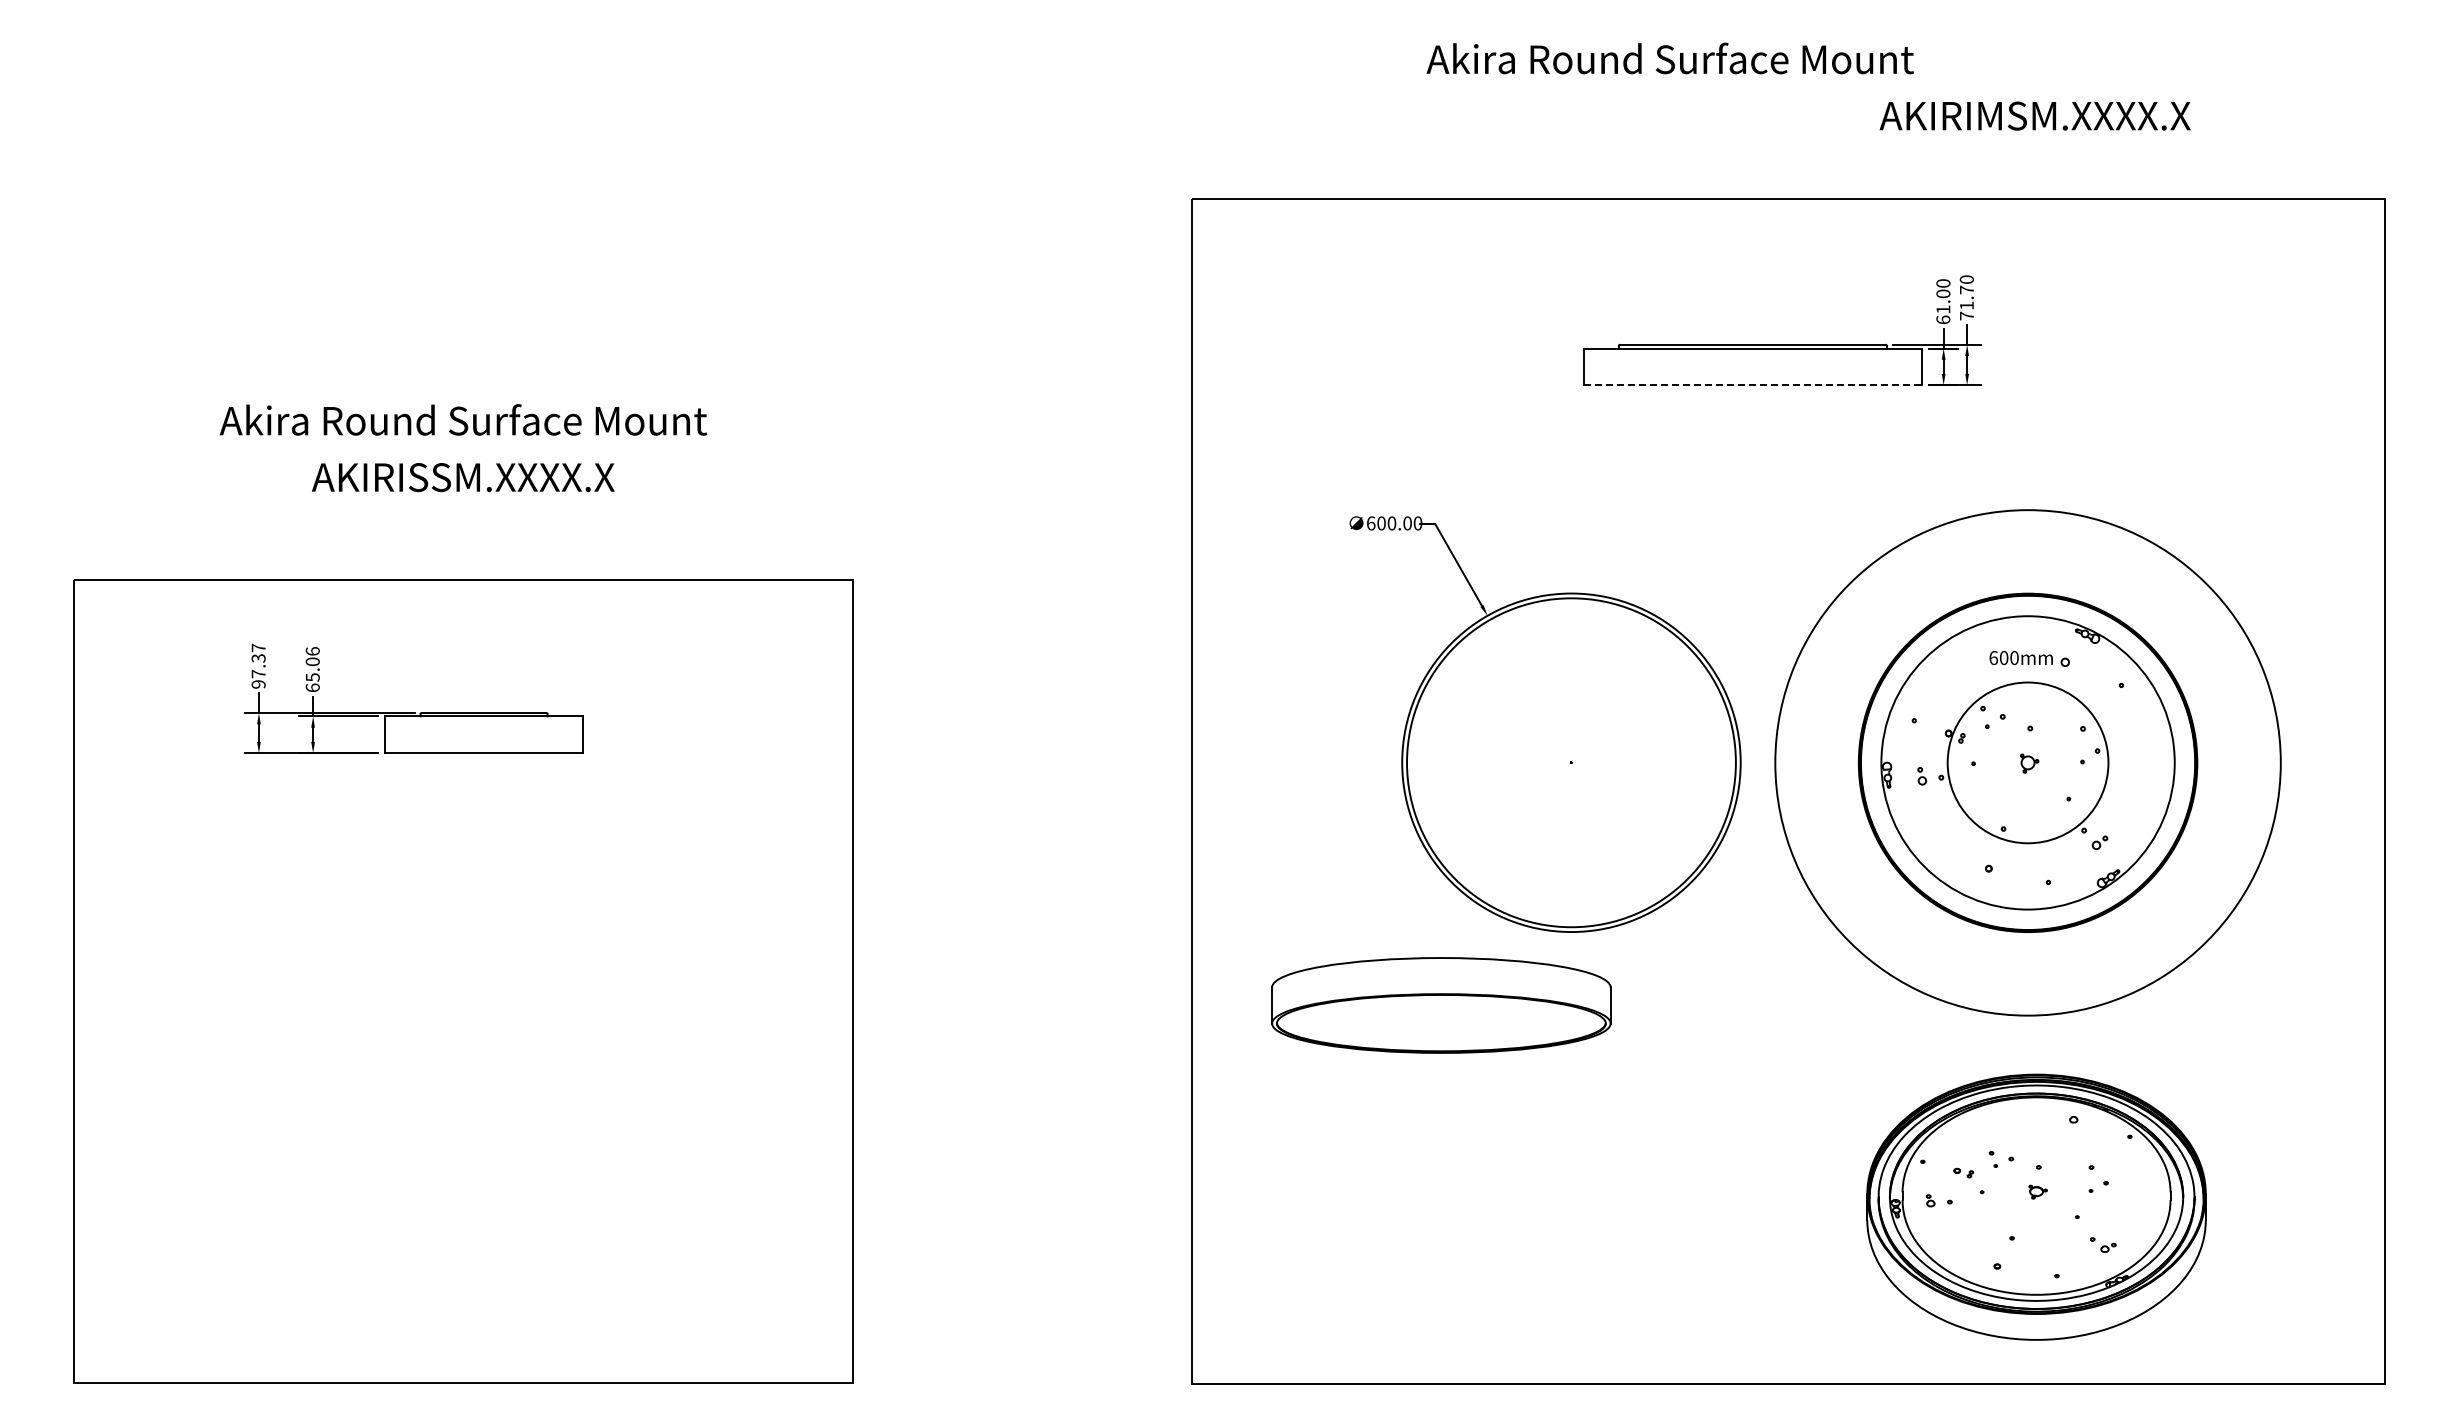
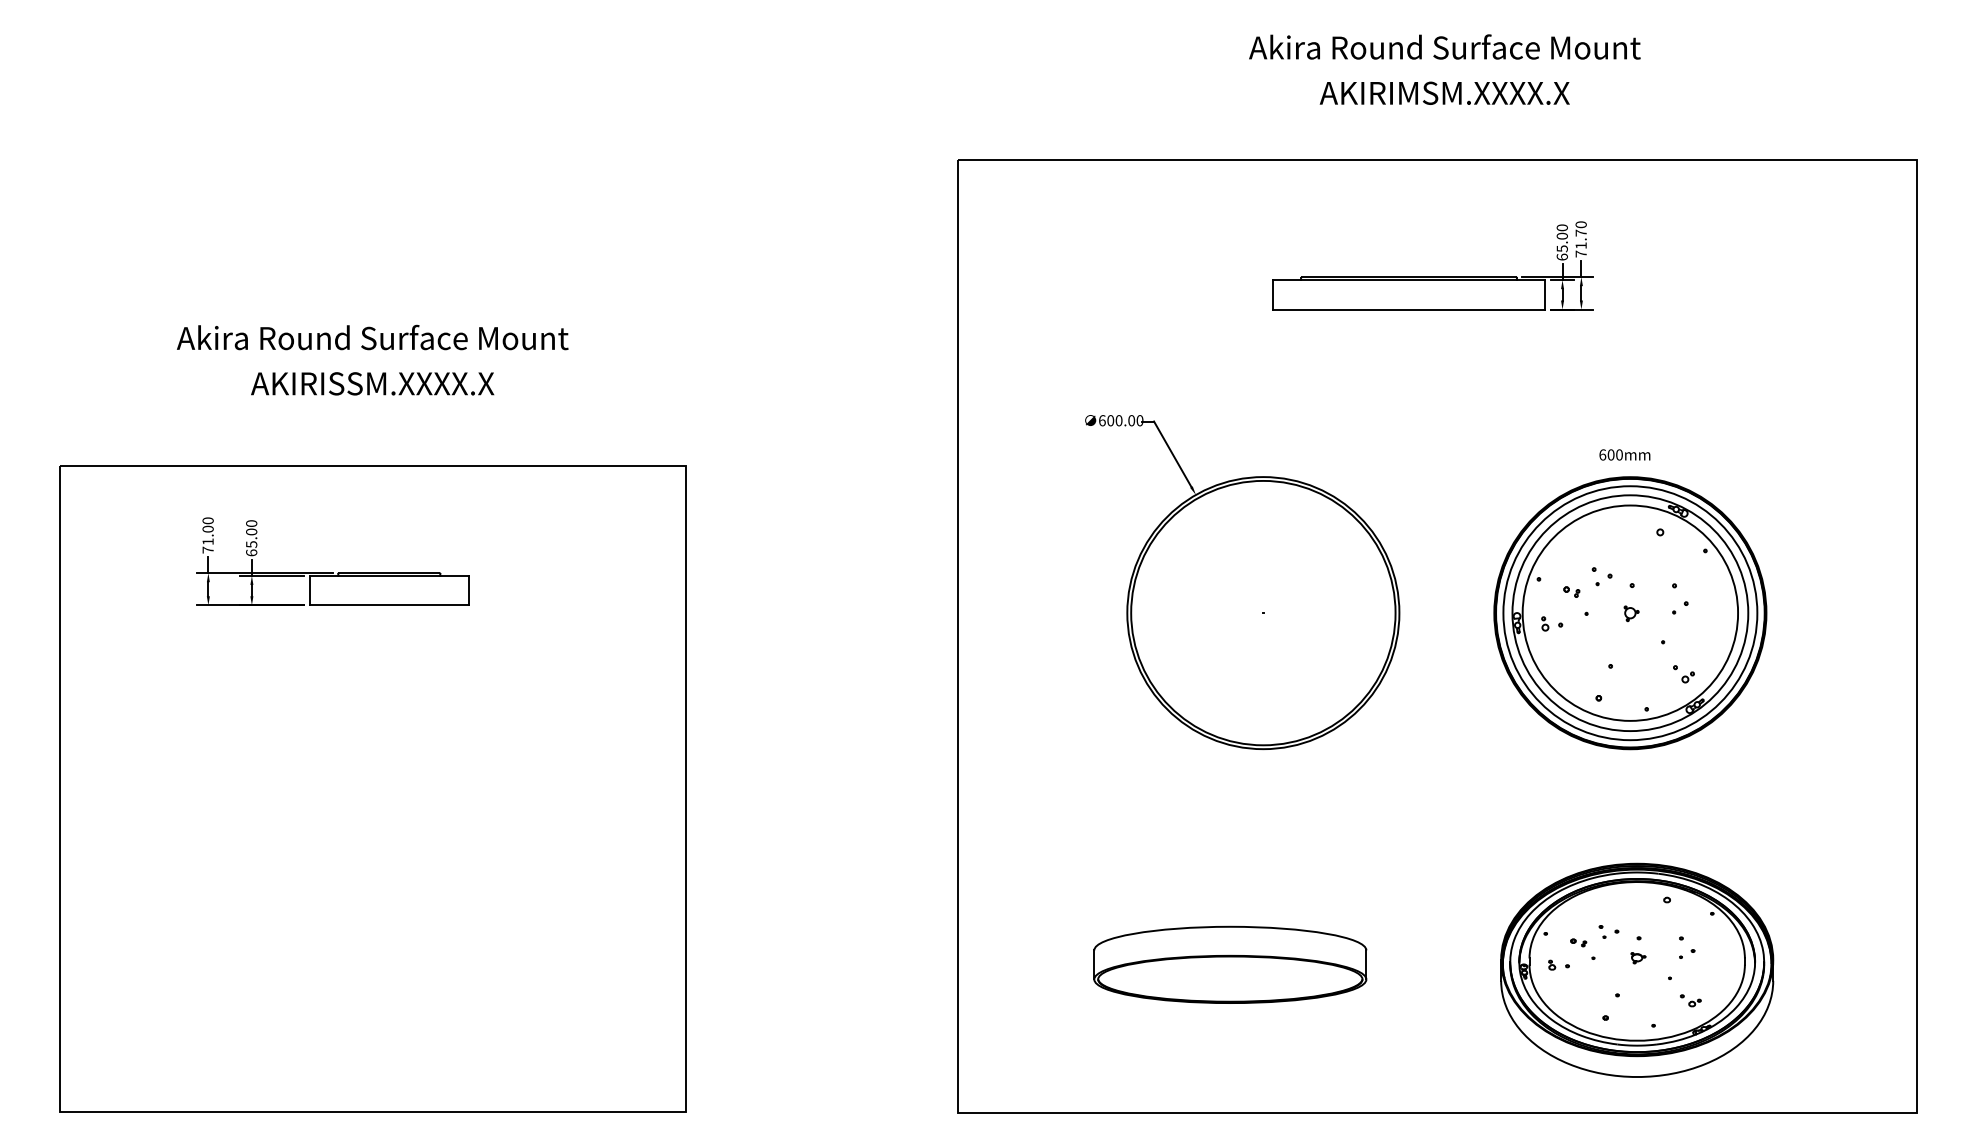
text: (1669, 58) -> (1444, 47), moved
text: (2034, 115) -> (1444, 92), moved
text: (1943, 309) -> (1562, 248), 61.00 -> 65.00
line: (1753, 385) -> (1409, 309), dashed -> solid
text: (312, 651) -> (251, 523), 65.06 -> 65.00
text: (2020, 658) -> (1624, 455), moved
text: (258, 665) -> (208, 534), 97.37 -> 71.00
circle: (2028, 762) -> (1630, 612), size x0.62
circle: (2028, 762) -> (1630, 612), size x1.67
part: (1441, 1005) -> (1230, 964), moved

